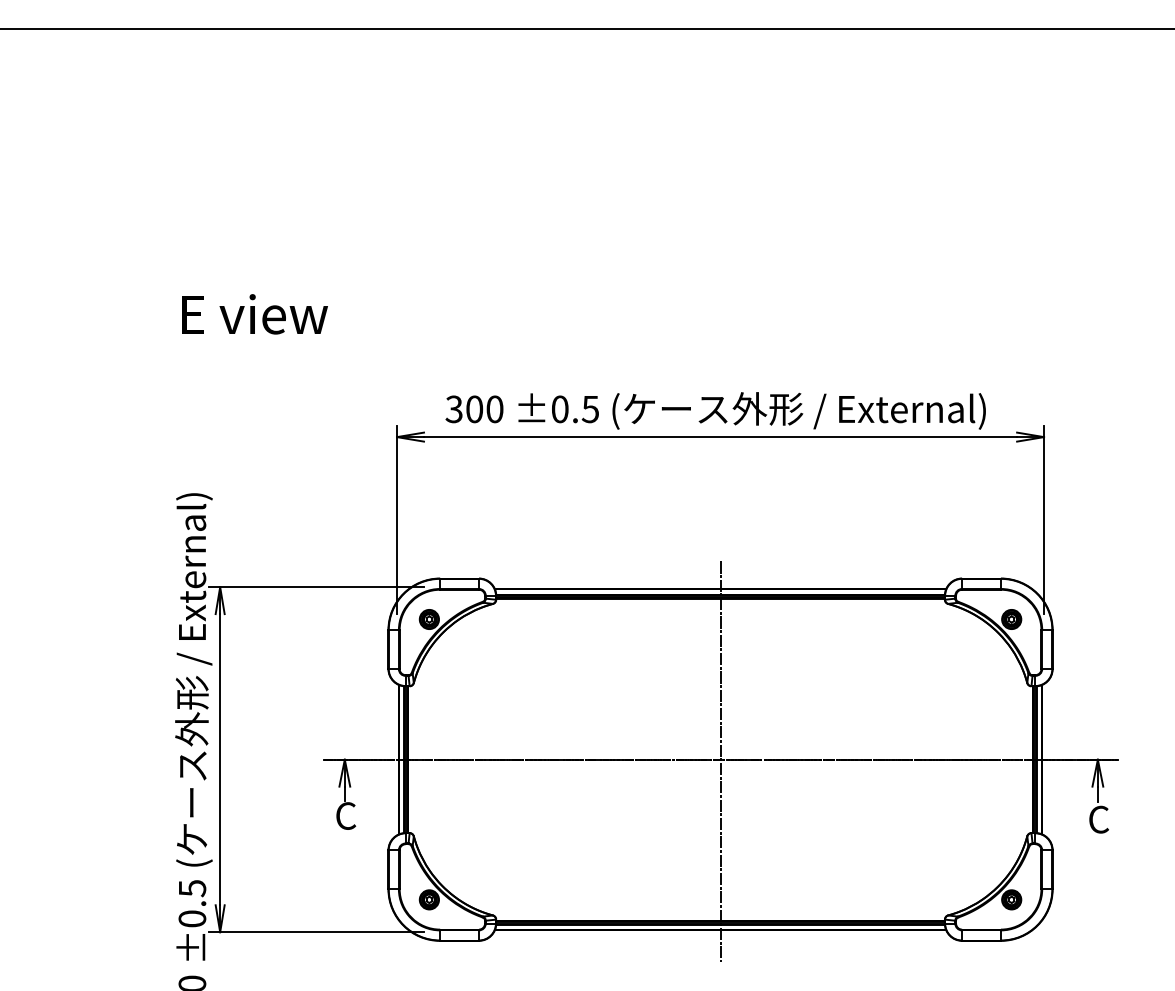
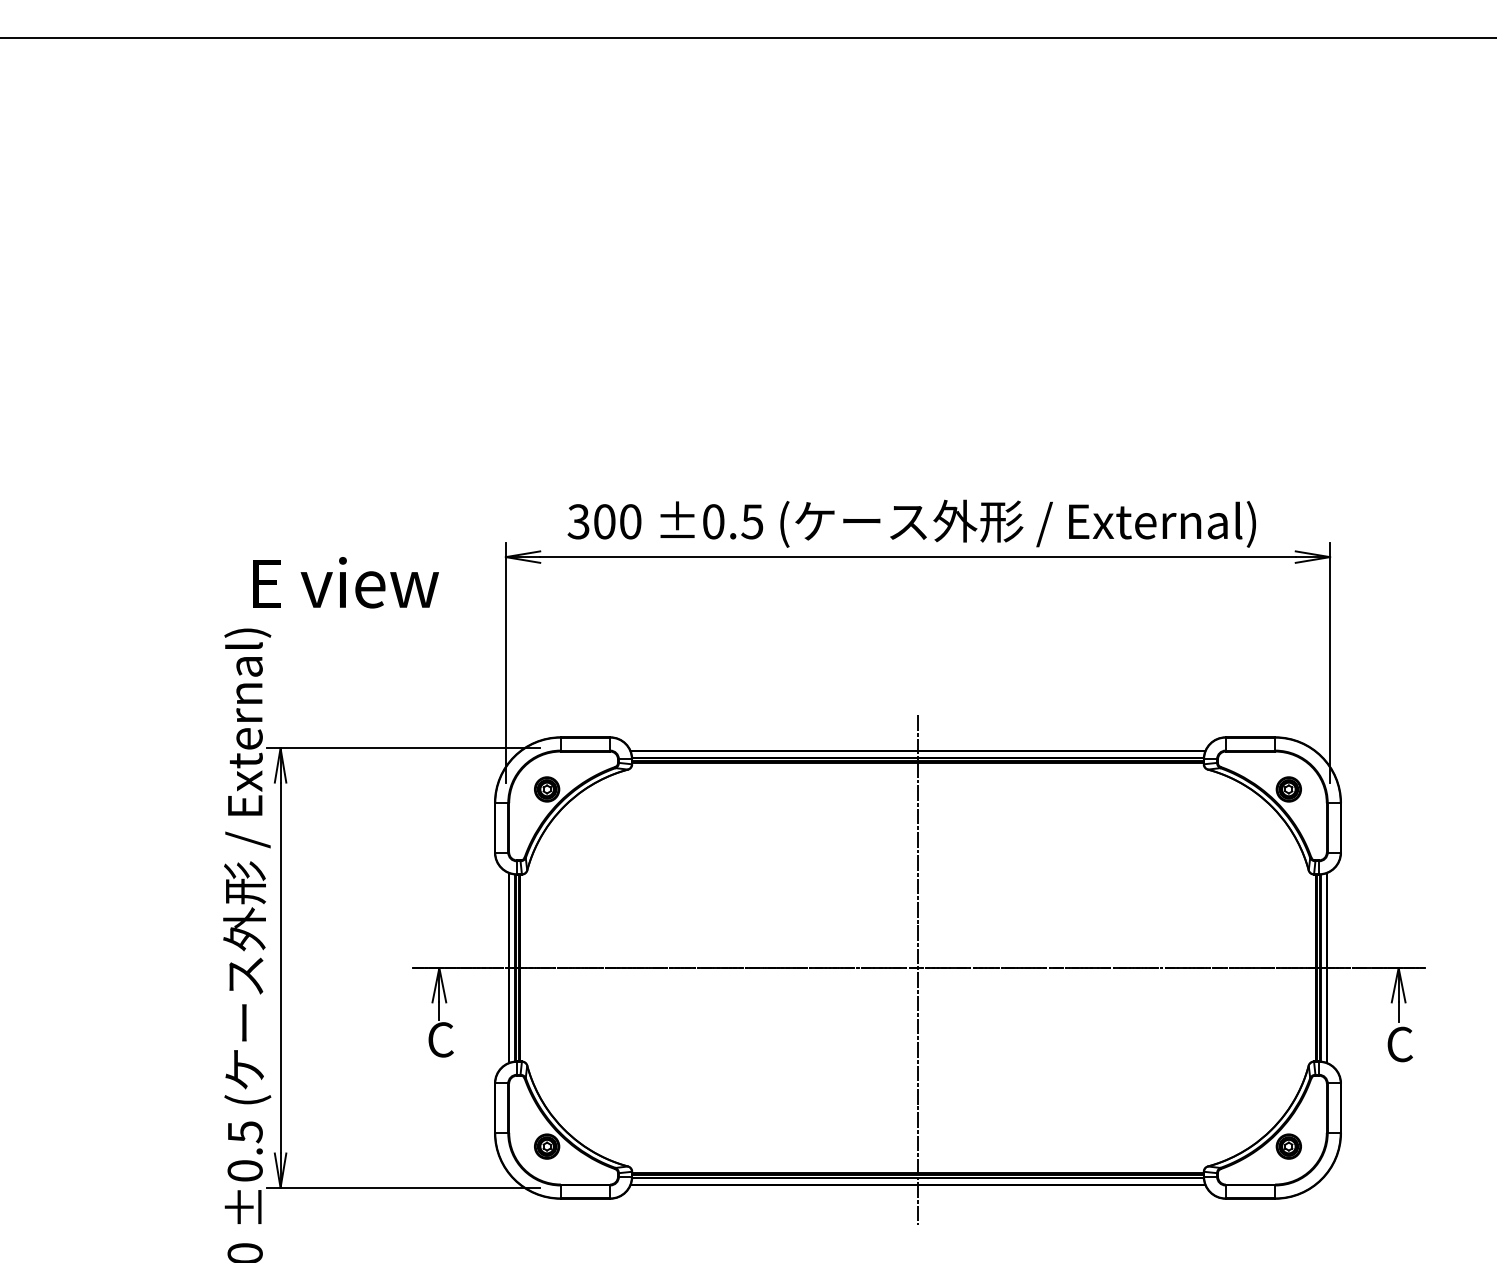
text: (254, 314) -> (345, 582), moved

